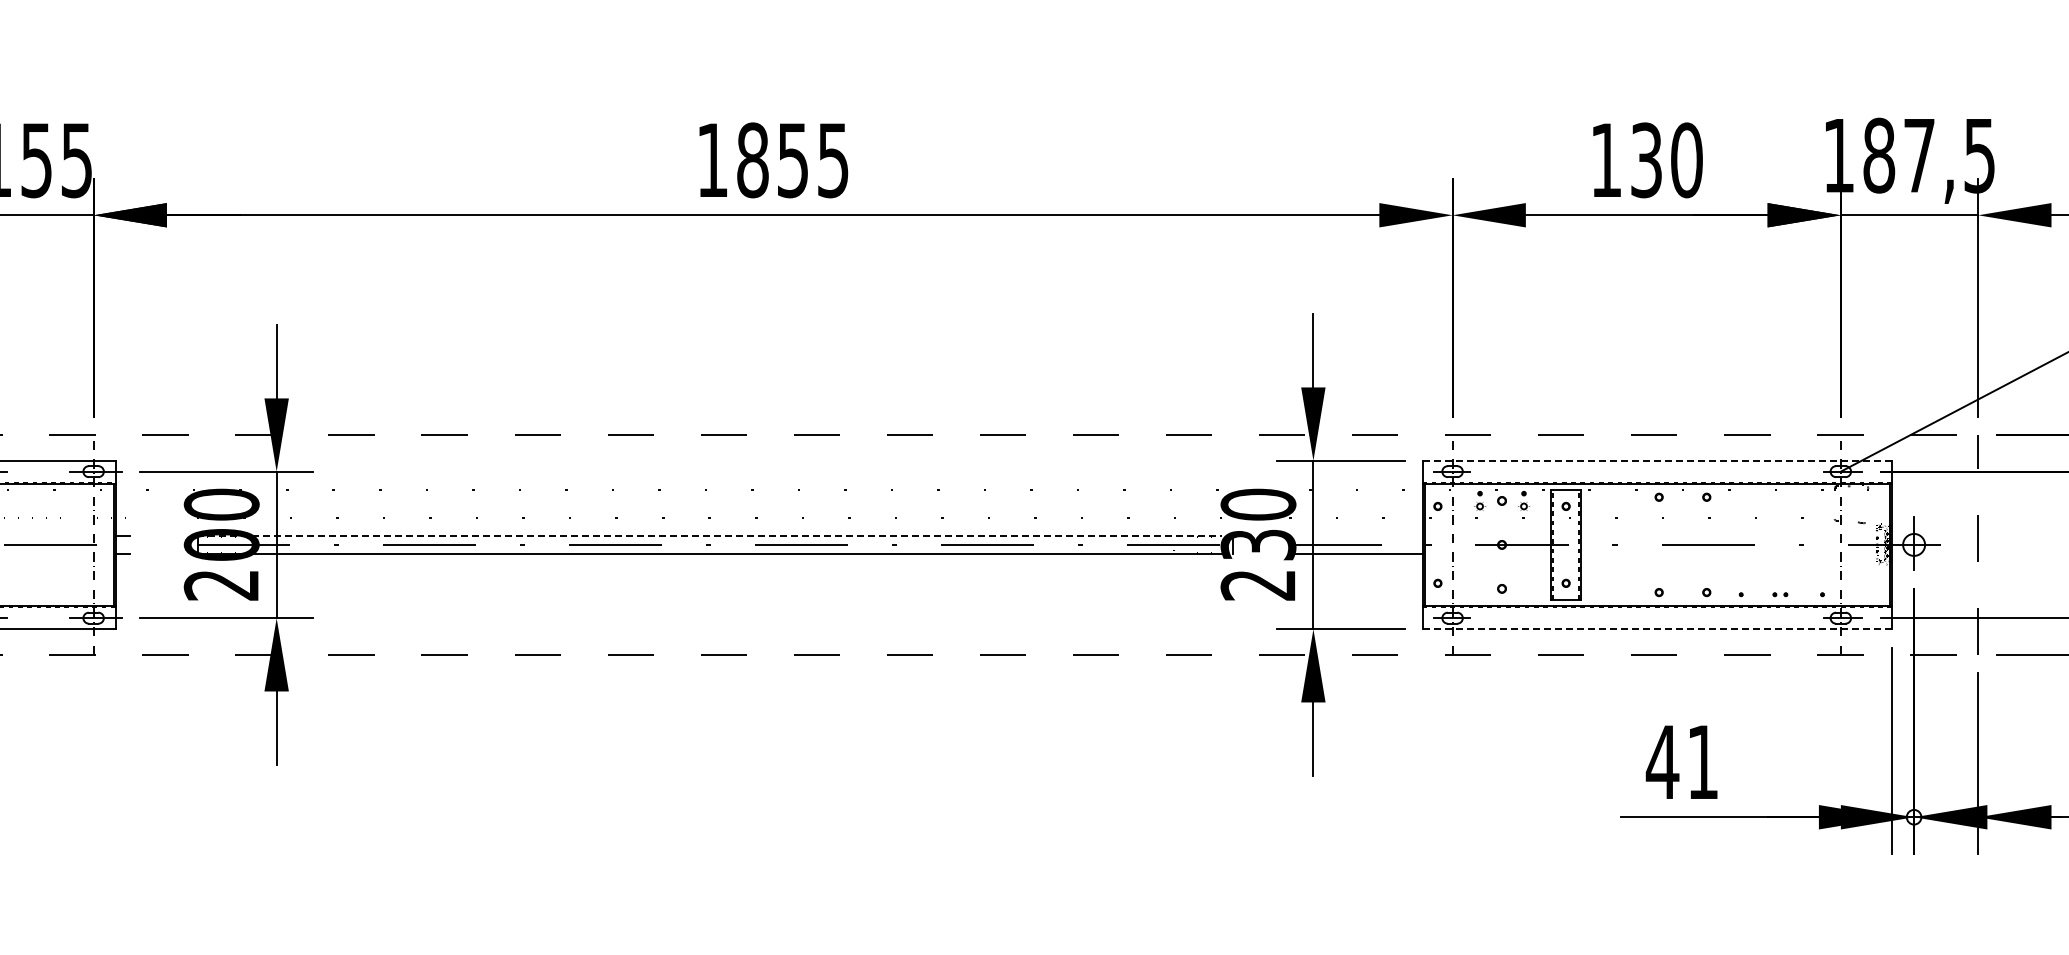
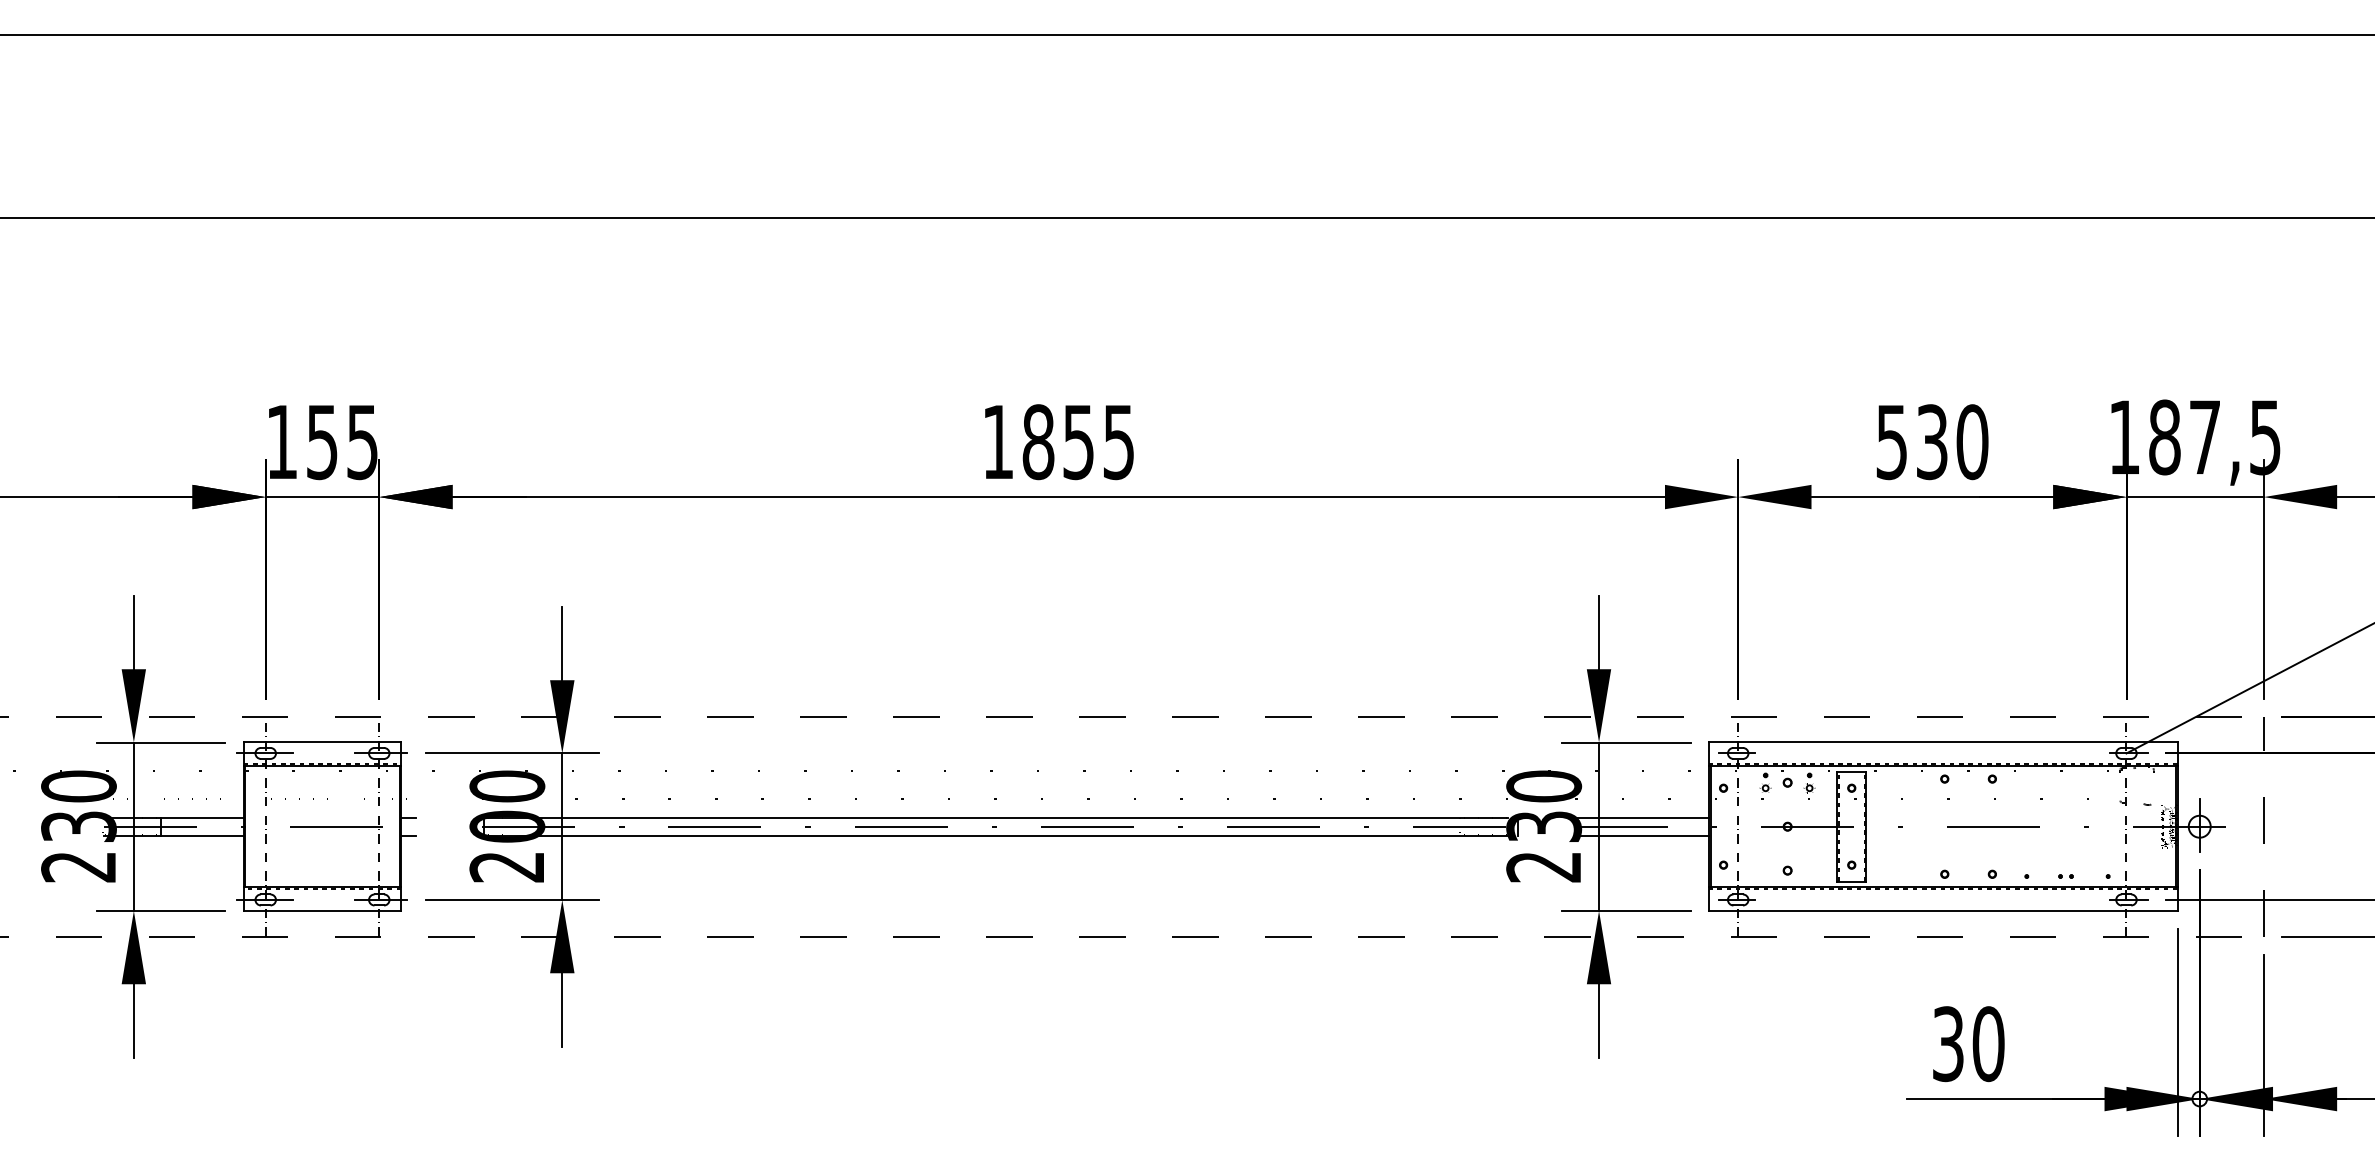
text: (1605, 160) -> (1891, 442), 130 -> 530
line: (1656, 460) -> (1942, 742), dashed -> solid
line: (709, 535) -> (995, 817), dashed -> solid
line: (1355, 535) -> (1641, 817), added
line: (1656, 628) -> (1942, 910), dashed -> solid
text: (1681, 762) -> (1967, 1044), 41 -> 30

